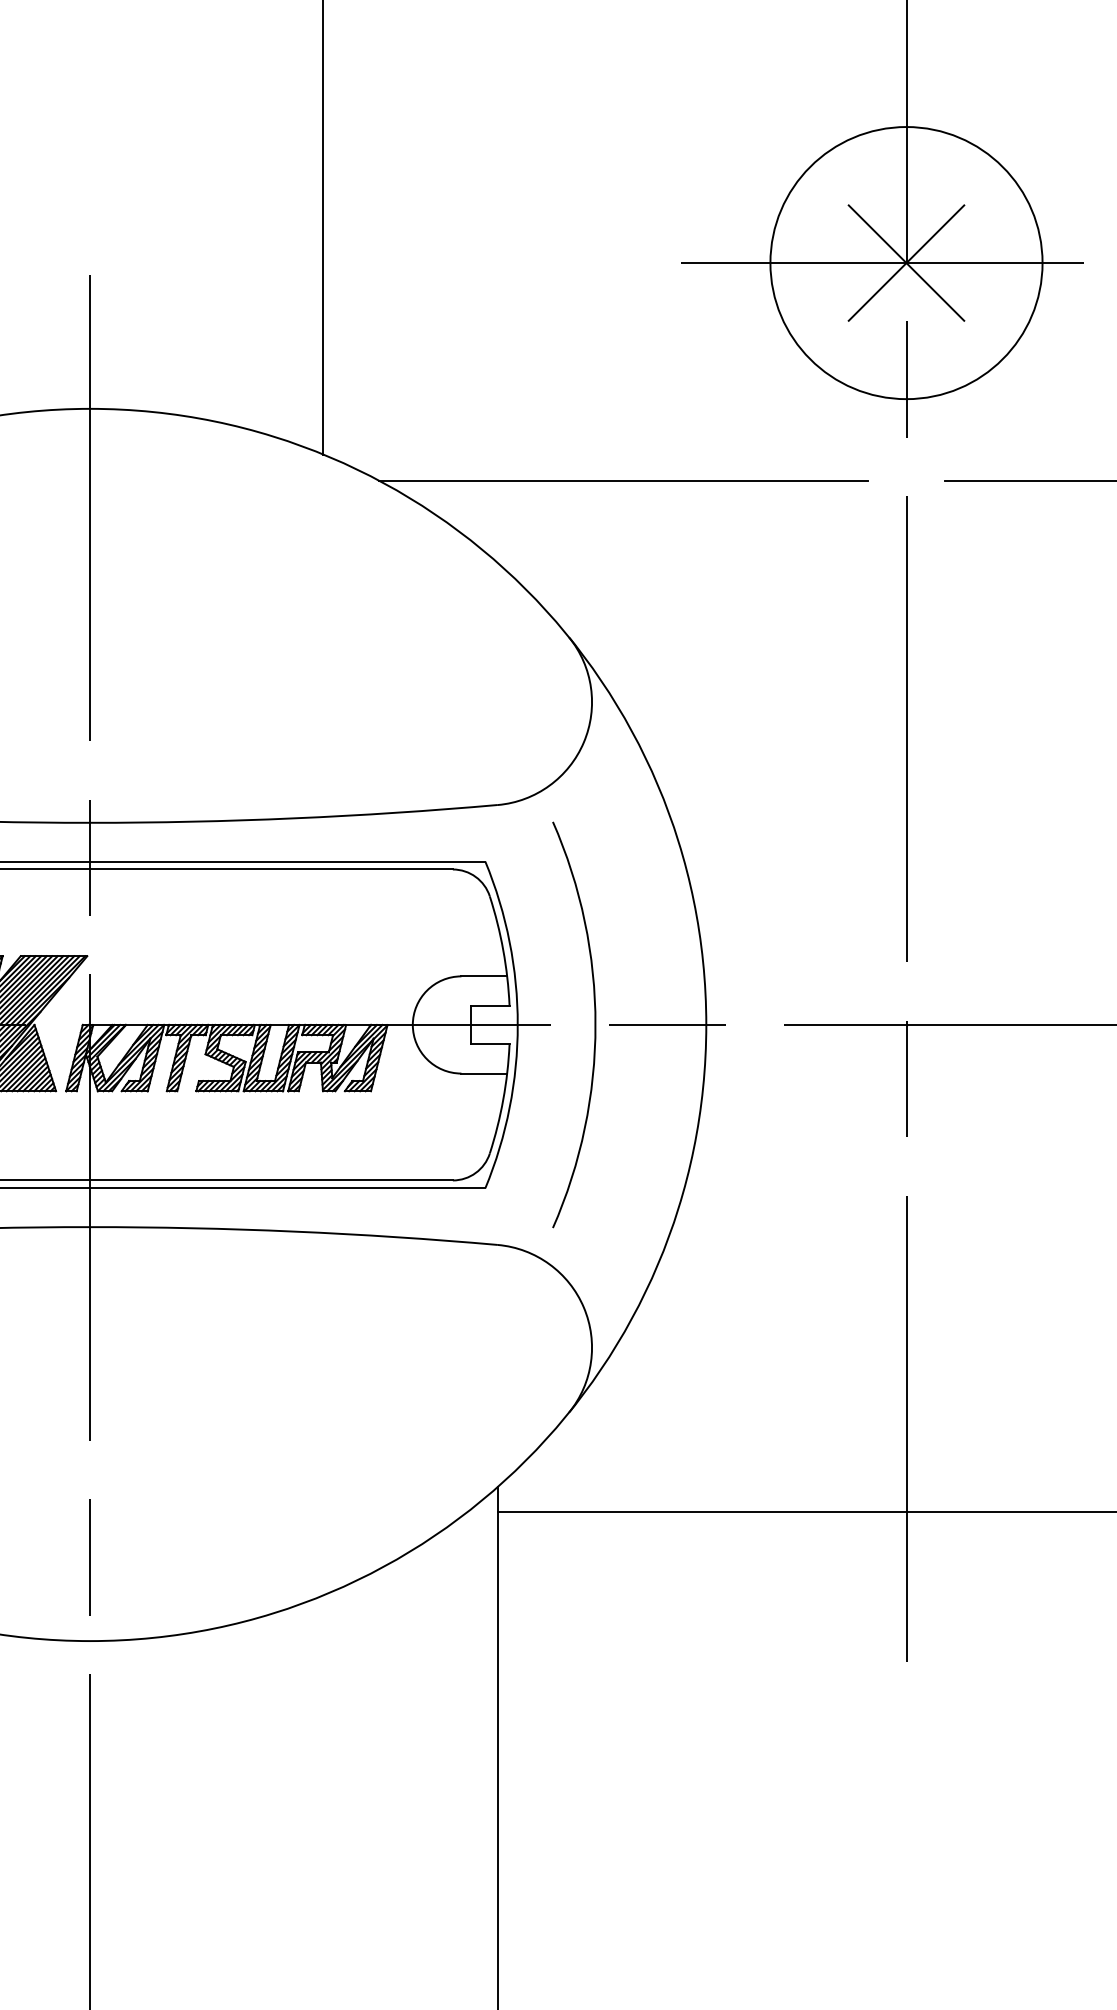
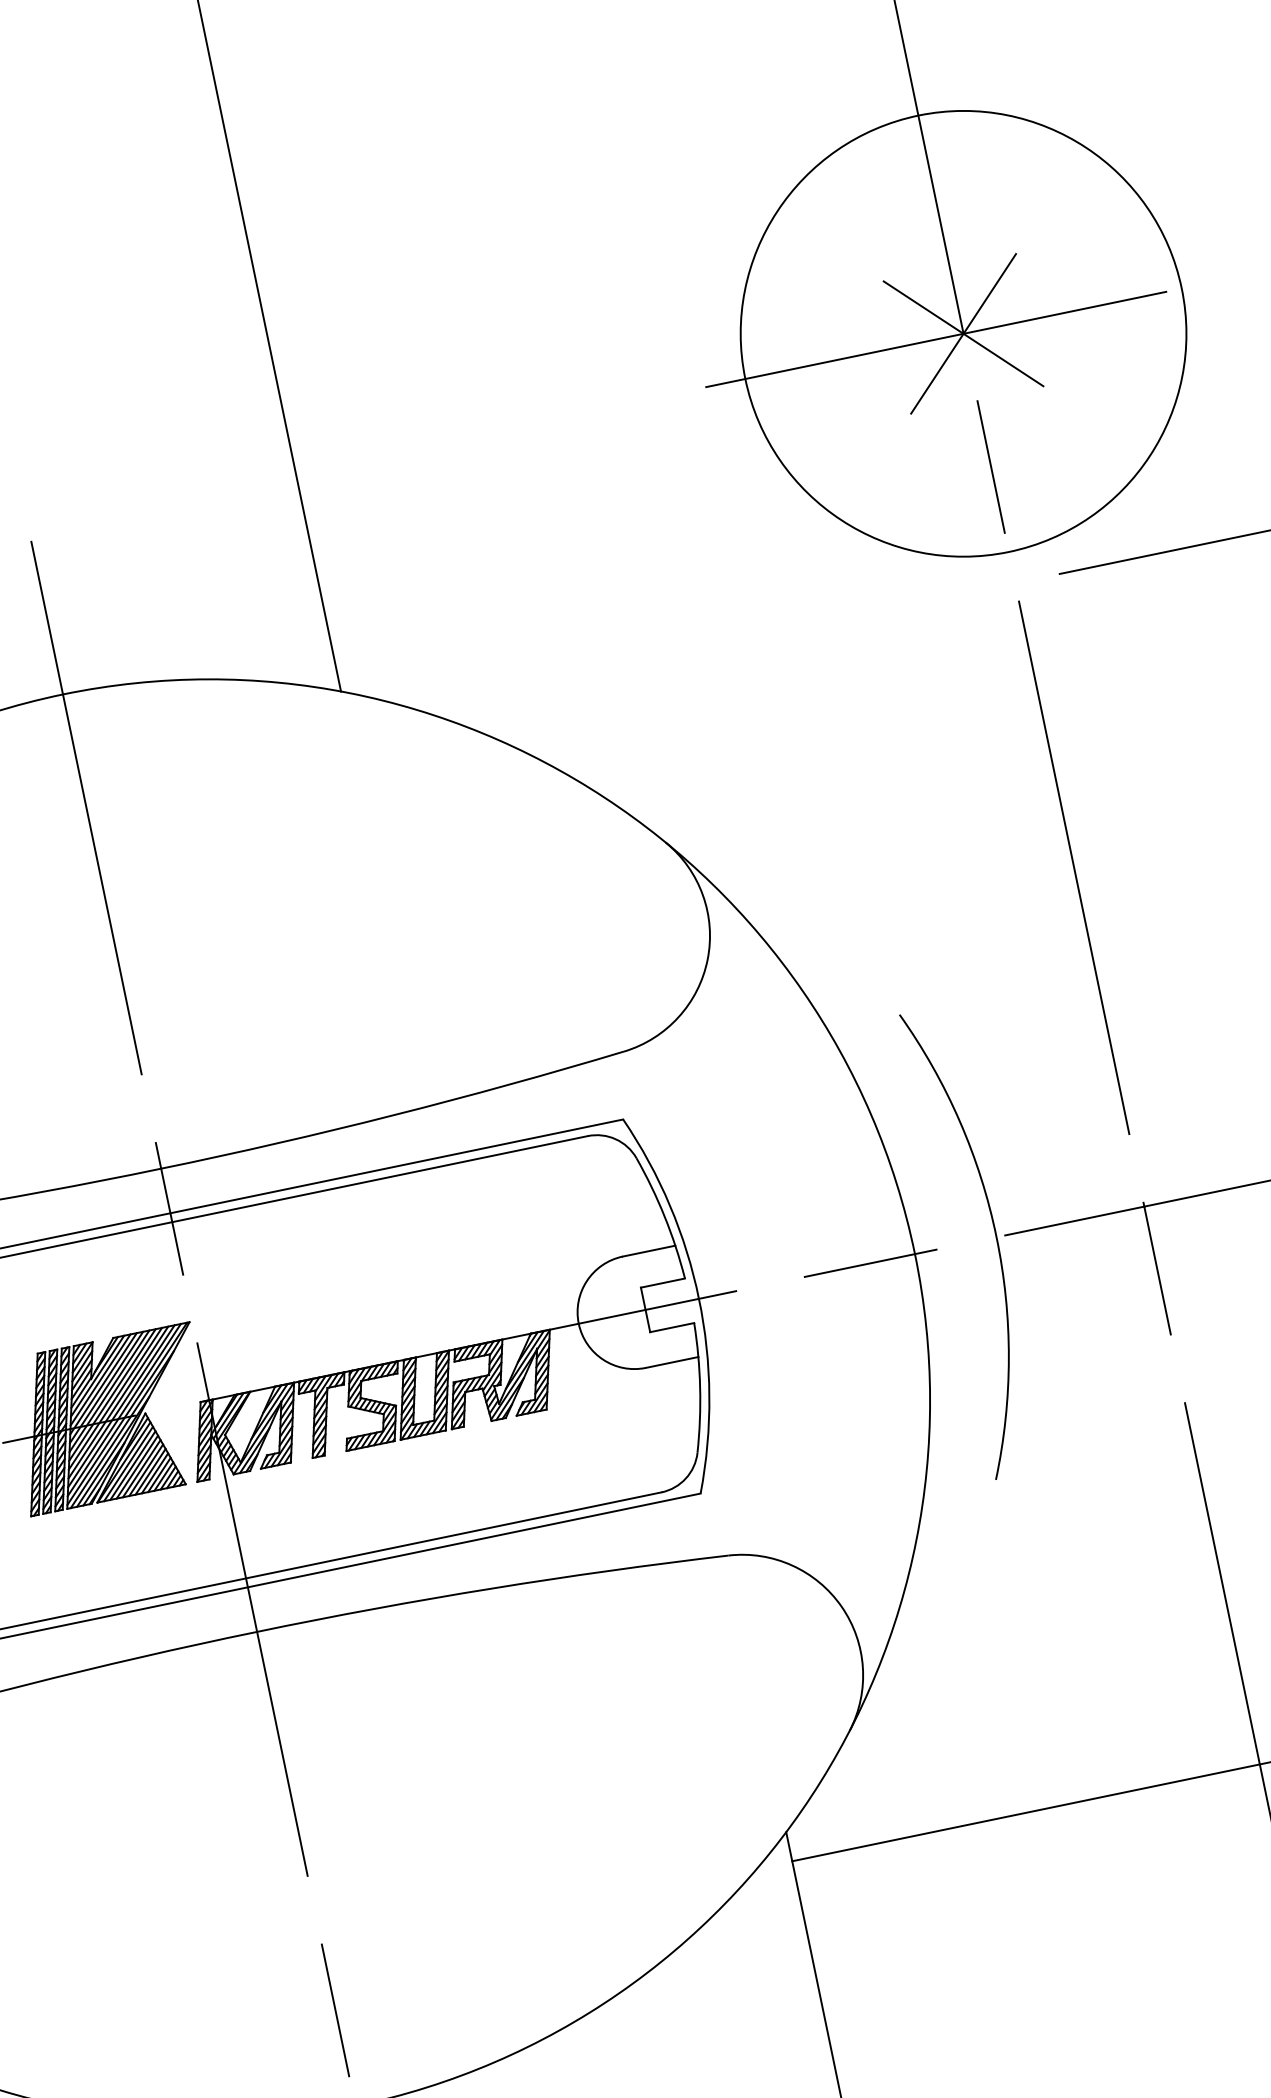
circle: (906, 263) -> (963, 334), size x1.4
line: (623, 480) -> (690, 650), removed
arc: (594, 1024) -> (995, 1236), moved

